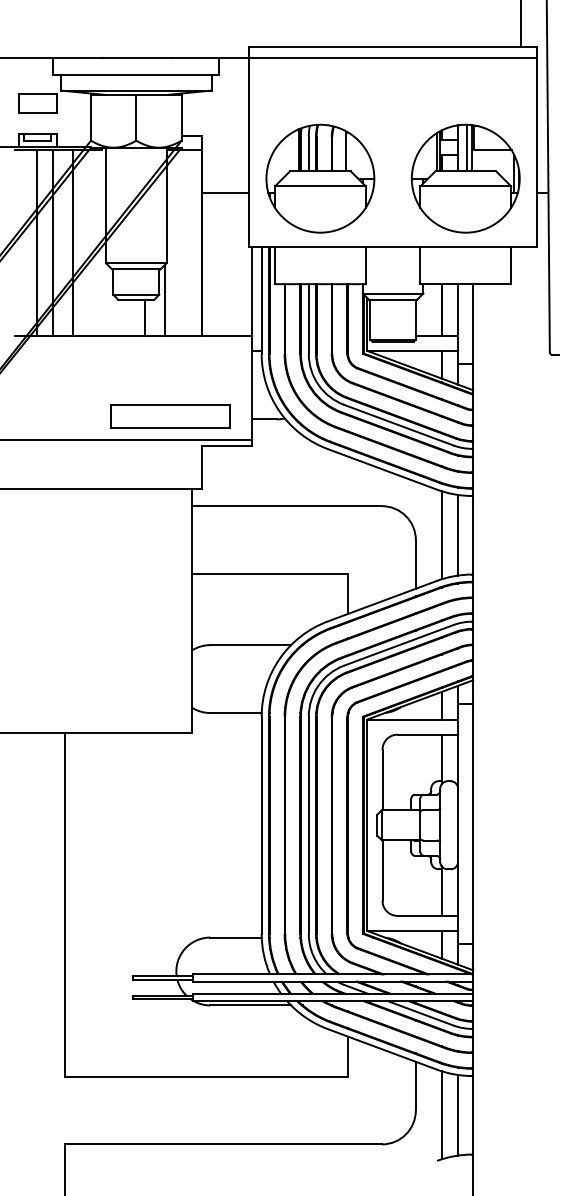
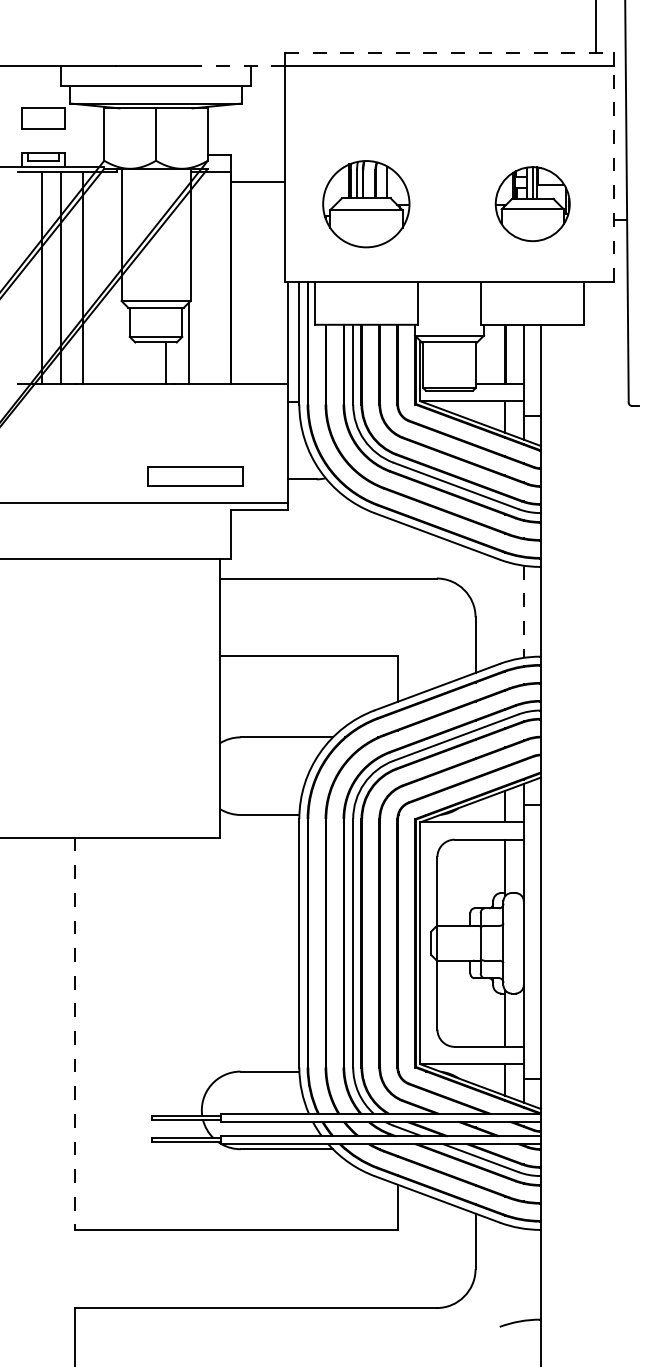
line: (393, 46) -> (450, 53), solid -> dashed
line: (210, 58) -> (240, 66), solid -> dashed
line: (536, 152) -> (613, 174), solid -> dashed
part: (319, 178) -> (365, 203), size x0.7
part: (465, 178) -> (532, 203), size x0.6
line: (225, 192) -> (258, 182), moved
part: (170, 416) -> (195, 475), size x0.7
line: (442, 535) -> (505, 611), removed
line: (457, 535) -> (523, 612), solid -> dashed
line: (64, 905) -> (74, 1034), solid -> dashed
line: (442, 1115) -> (505, 1274), removed
line: (457, 1115) -> (523, 1274), removed

